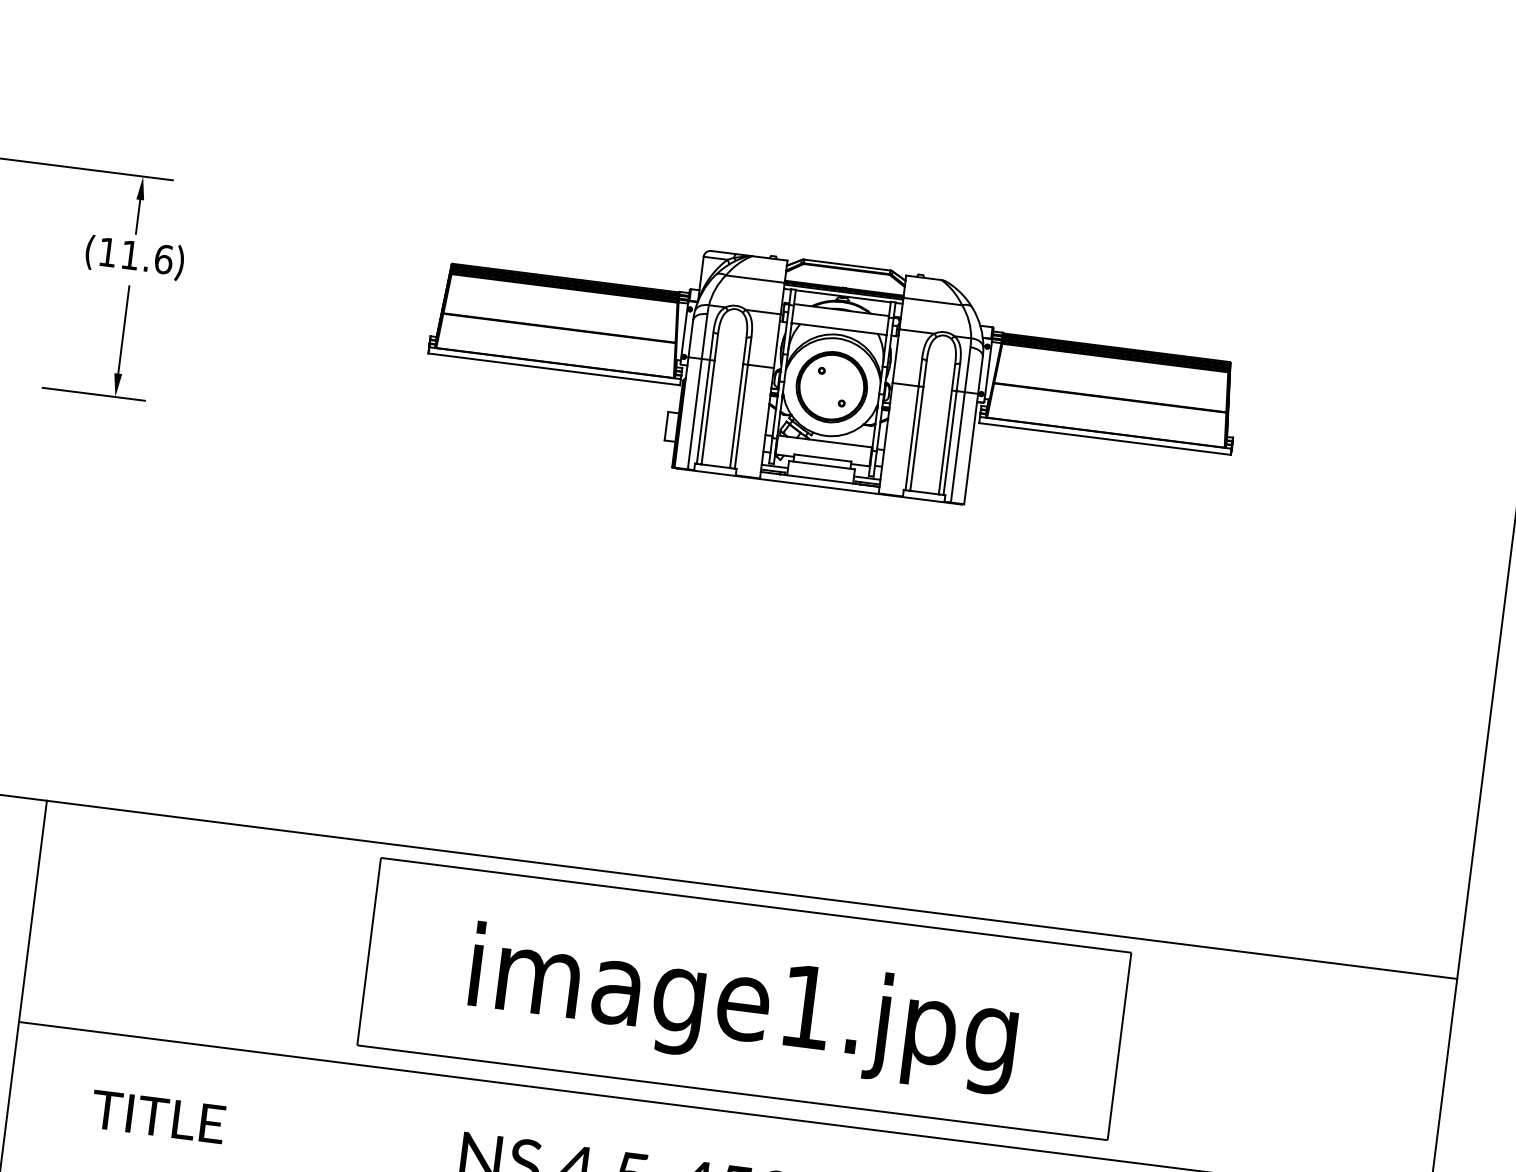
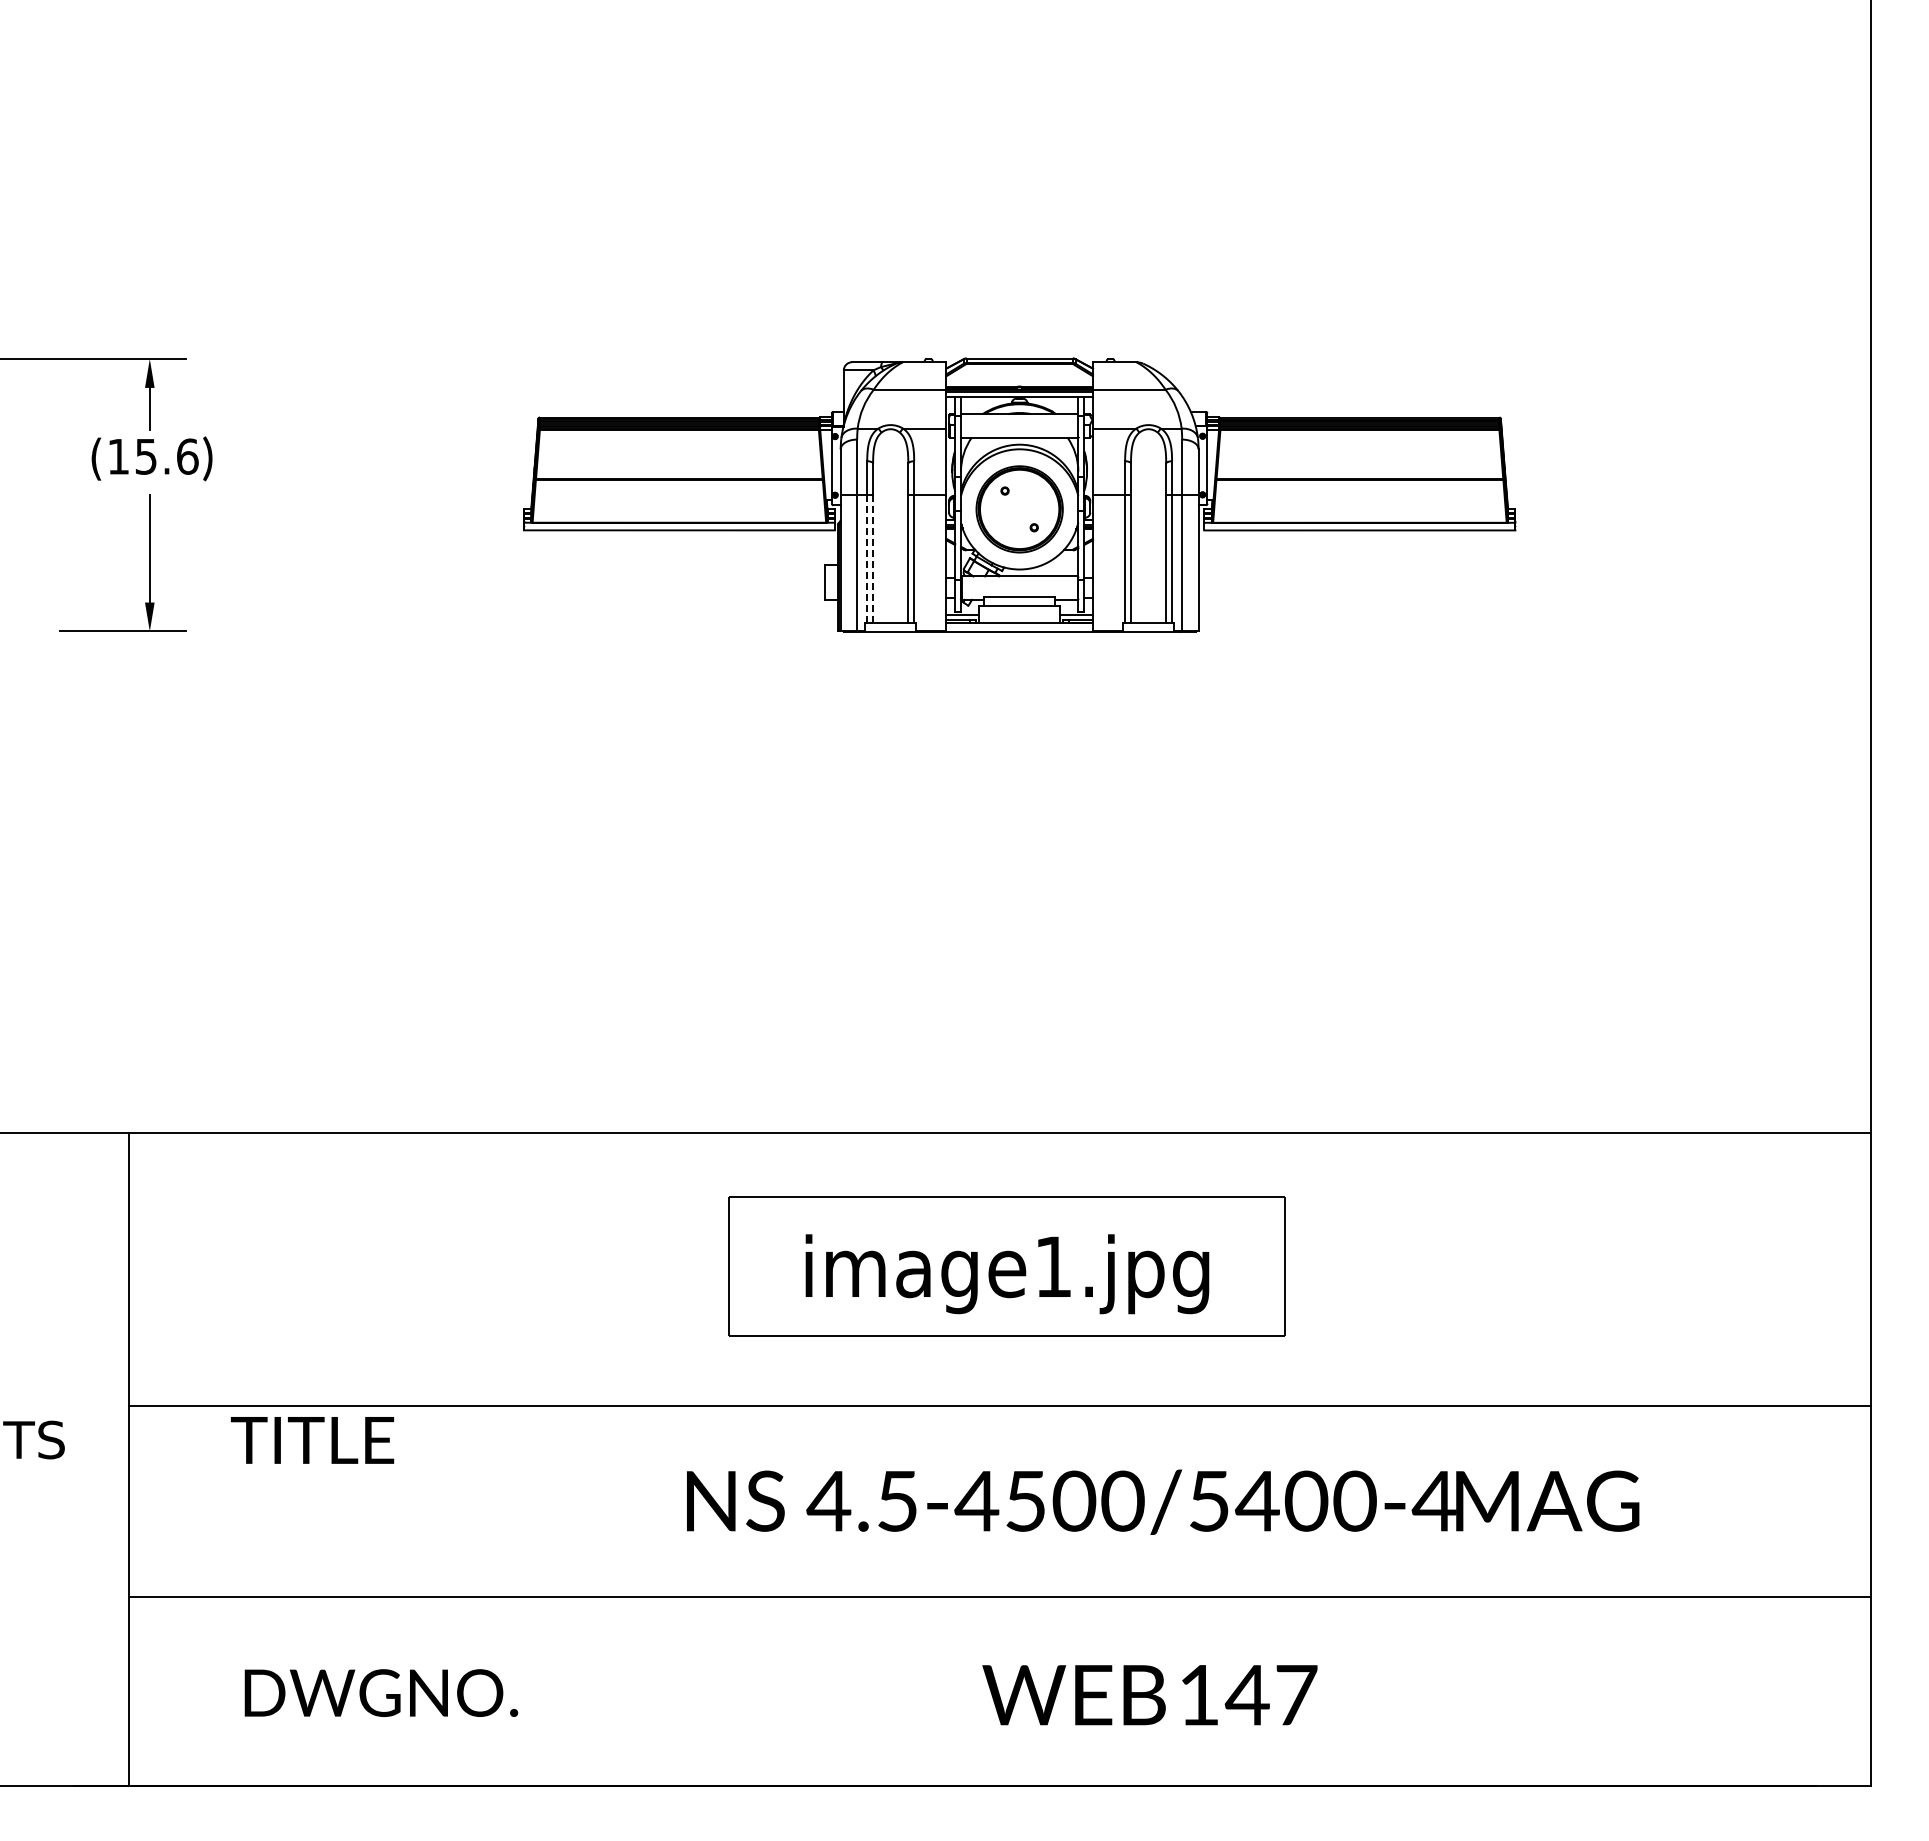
text: (129, 255) -> (145, 456), (11.6 -> (15.6
line: (708, 411) -> (873, 558), solid -> dashed
line: (703, 412) -> (867, 559), solid -> dashed
part: (744, 998) -> (1007, 1266), size x0.6
text: (158, 1117) -> (312, 1440), moved

